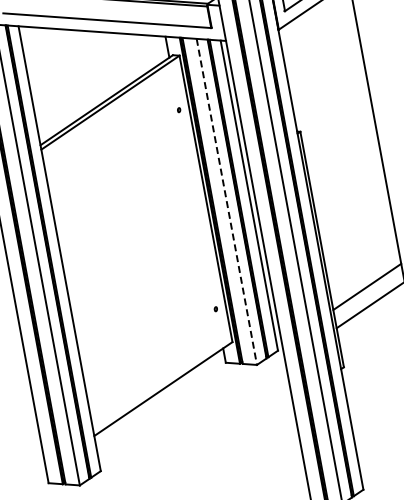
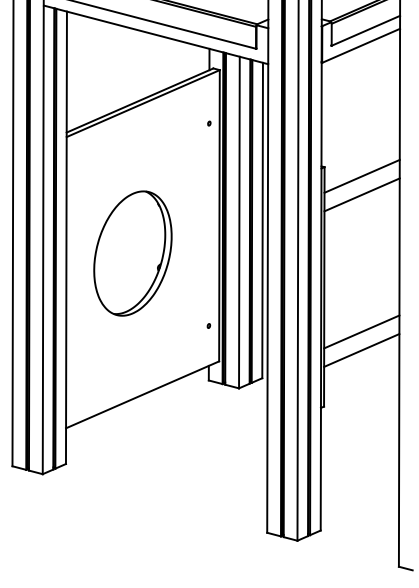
line: (338, 133) -> (361, 175), added
line: (341, 151) -> (361, 194), added
line: (226, 201) -> (239, 222), dashed -> solid
part: (127, 251) -> (132, 253), added

